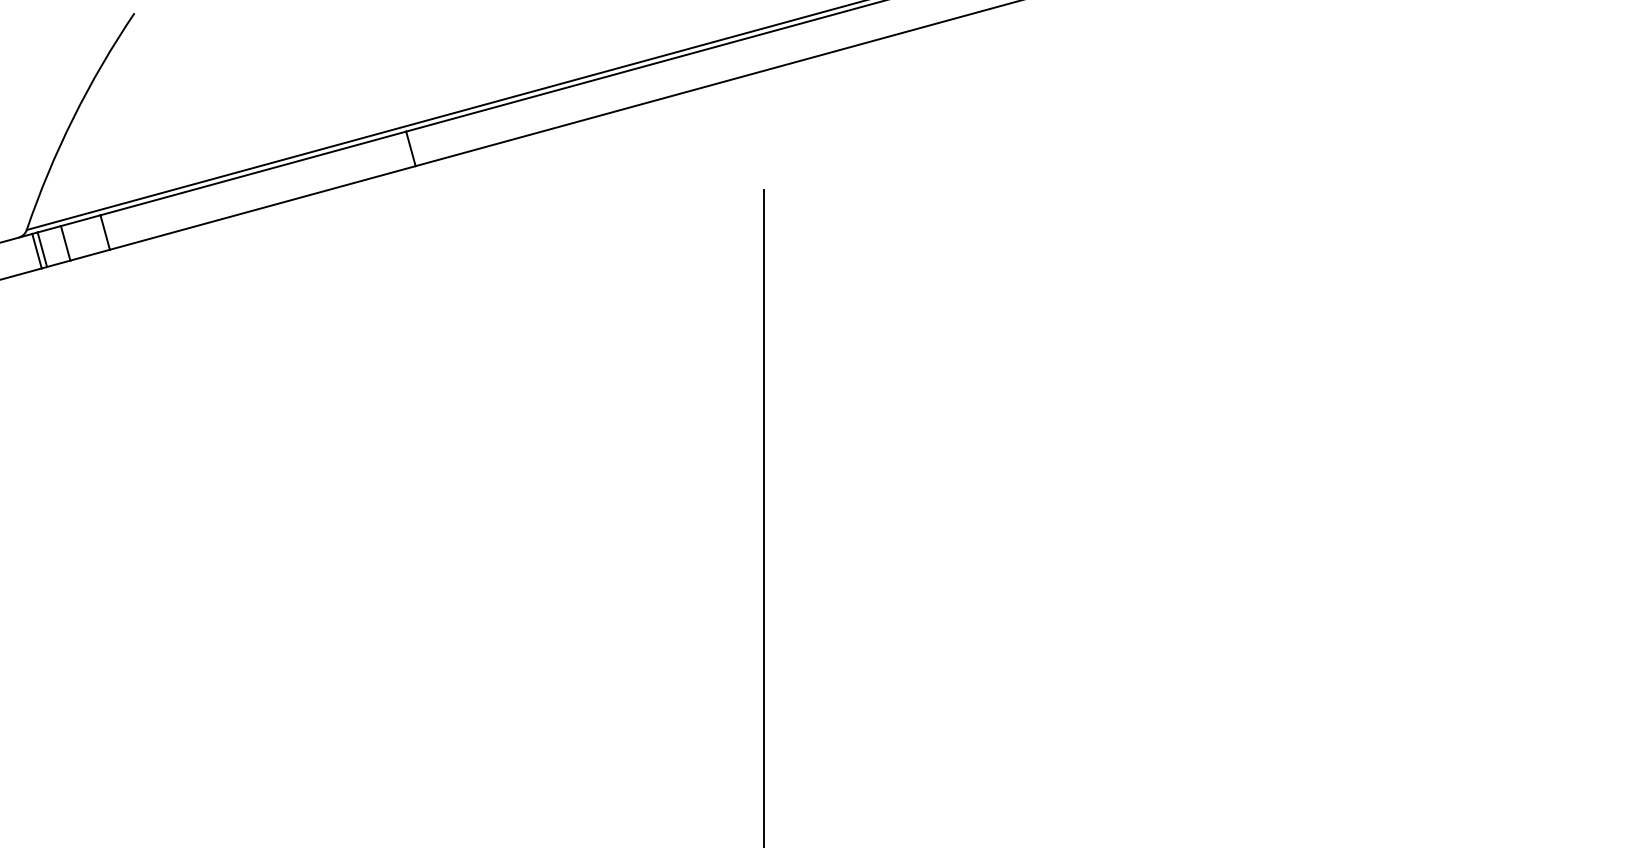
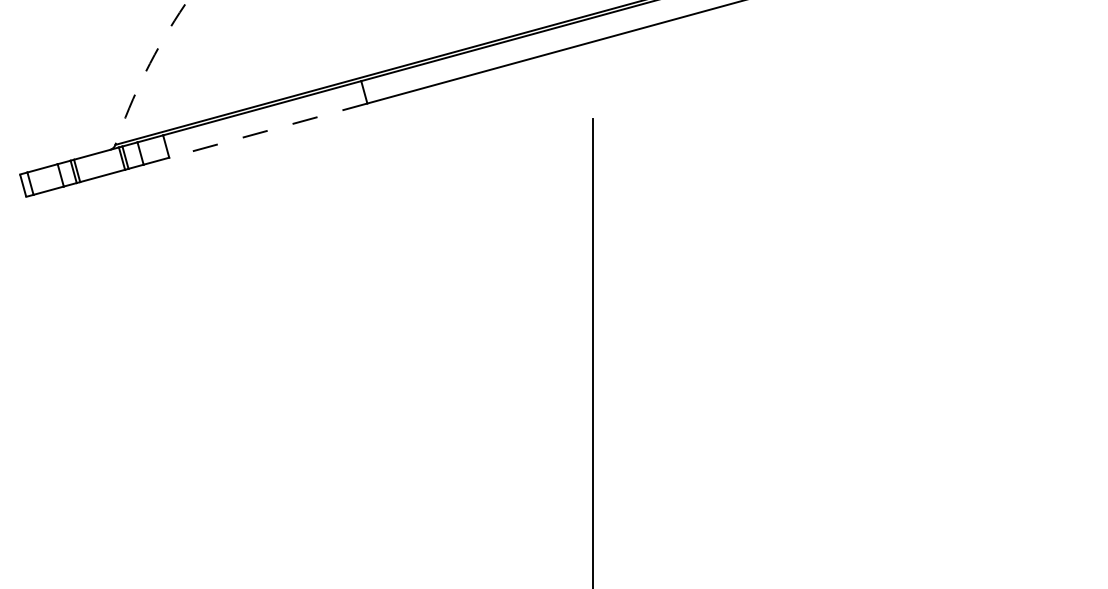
arc: (73, 118) -> (145, 72), solid -> dashed
line: (263, 207) -> (268, 130), solid -> dashed

